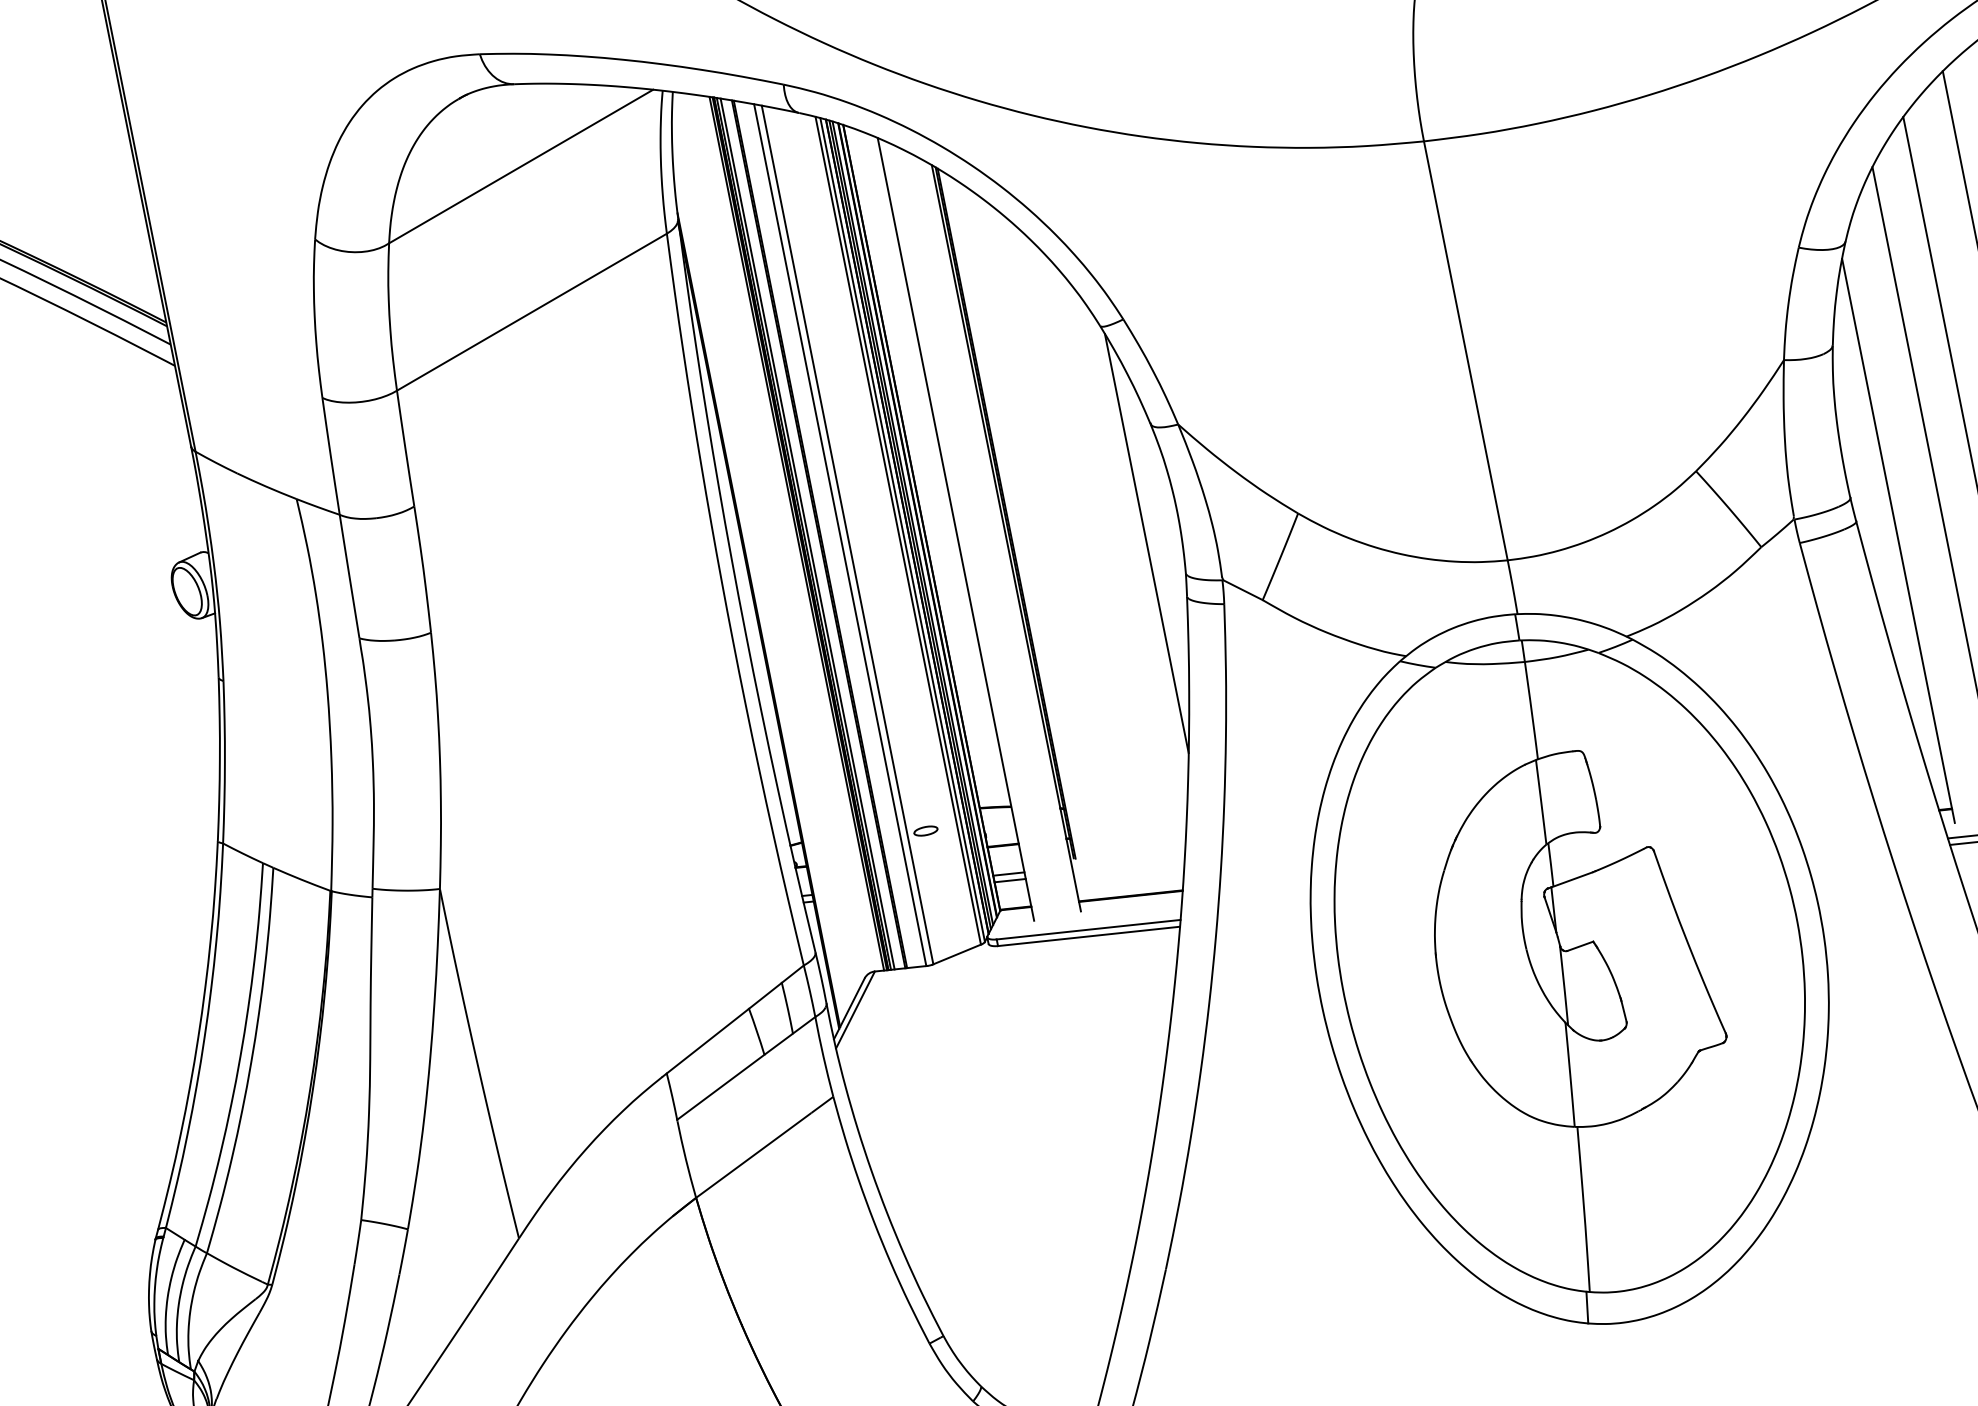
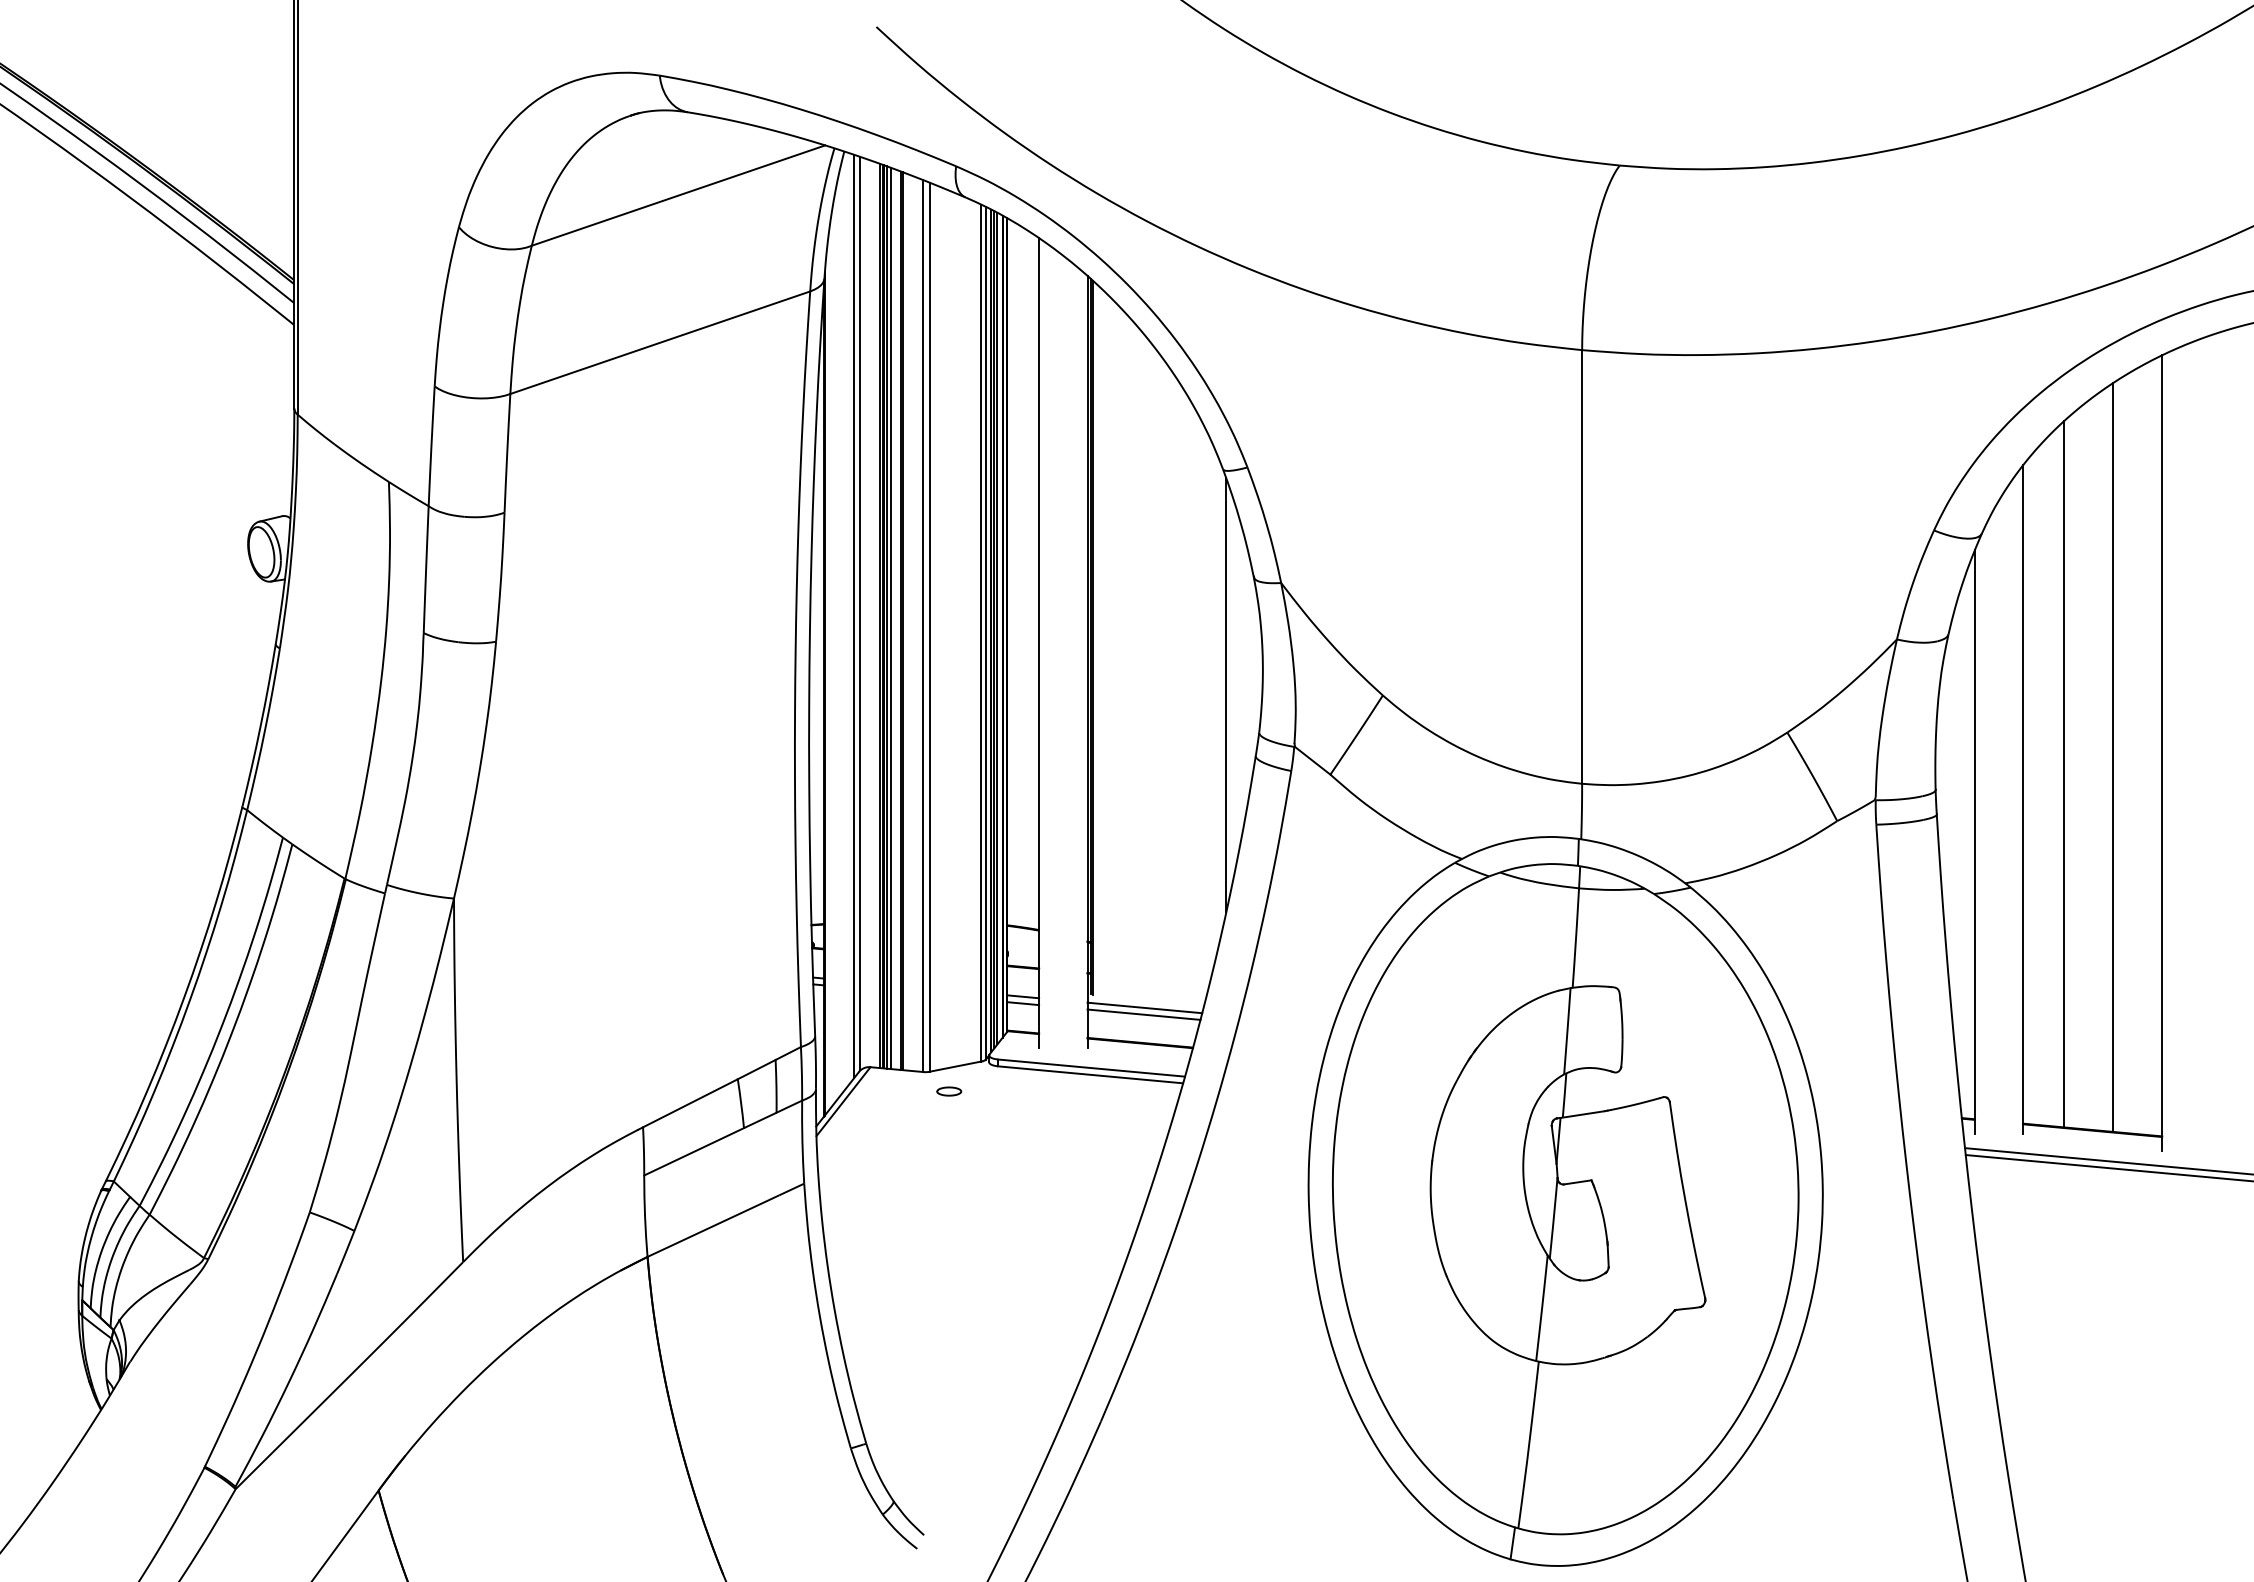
line: (777, 535) -> (860, 613), added
line: (772, 538) -> (854, 615), added
part: (926, 830) -> (949, 1091), moved
line: (1128, 860) -> (1144, 1007), added
line: (1128, 867) -> (1143, 1014), added

